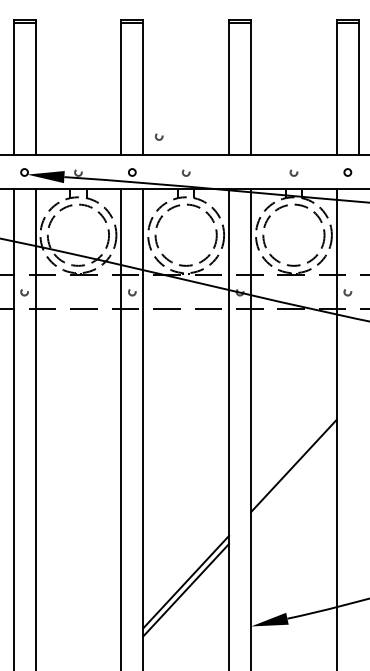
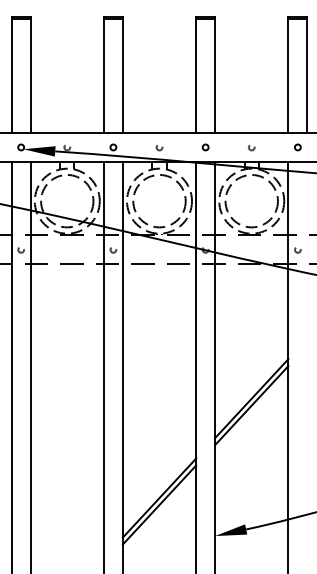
circle: (158, 136) -> (135, 116), removed
circle: (239, 172) -> (205, 147), added
line: (293, 473) -> (251, 405), added

